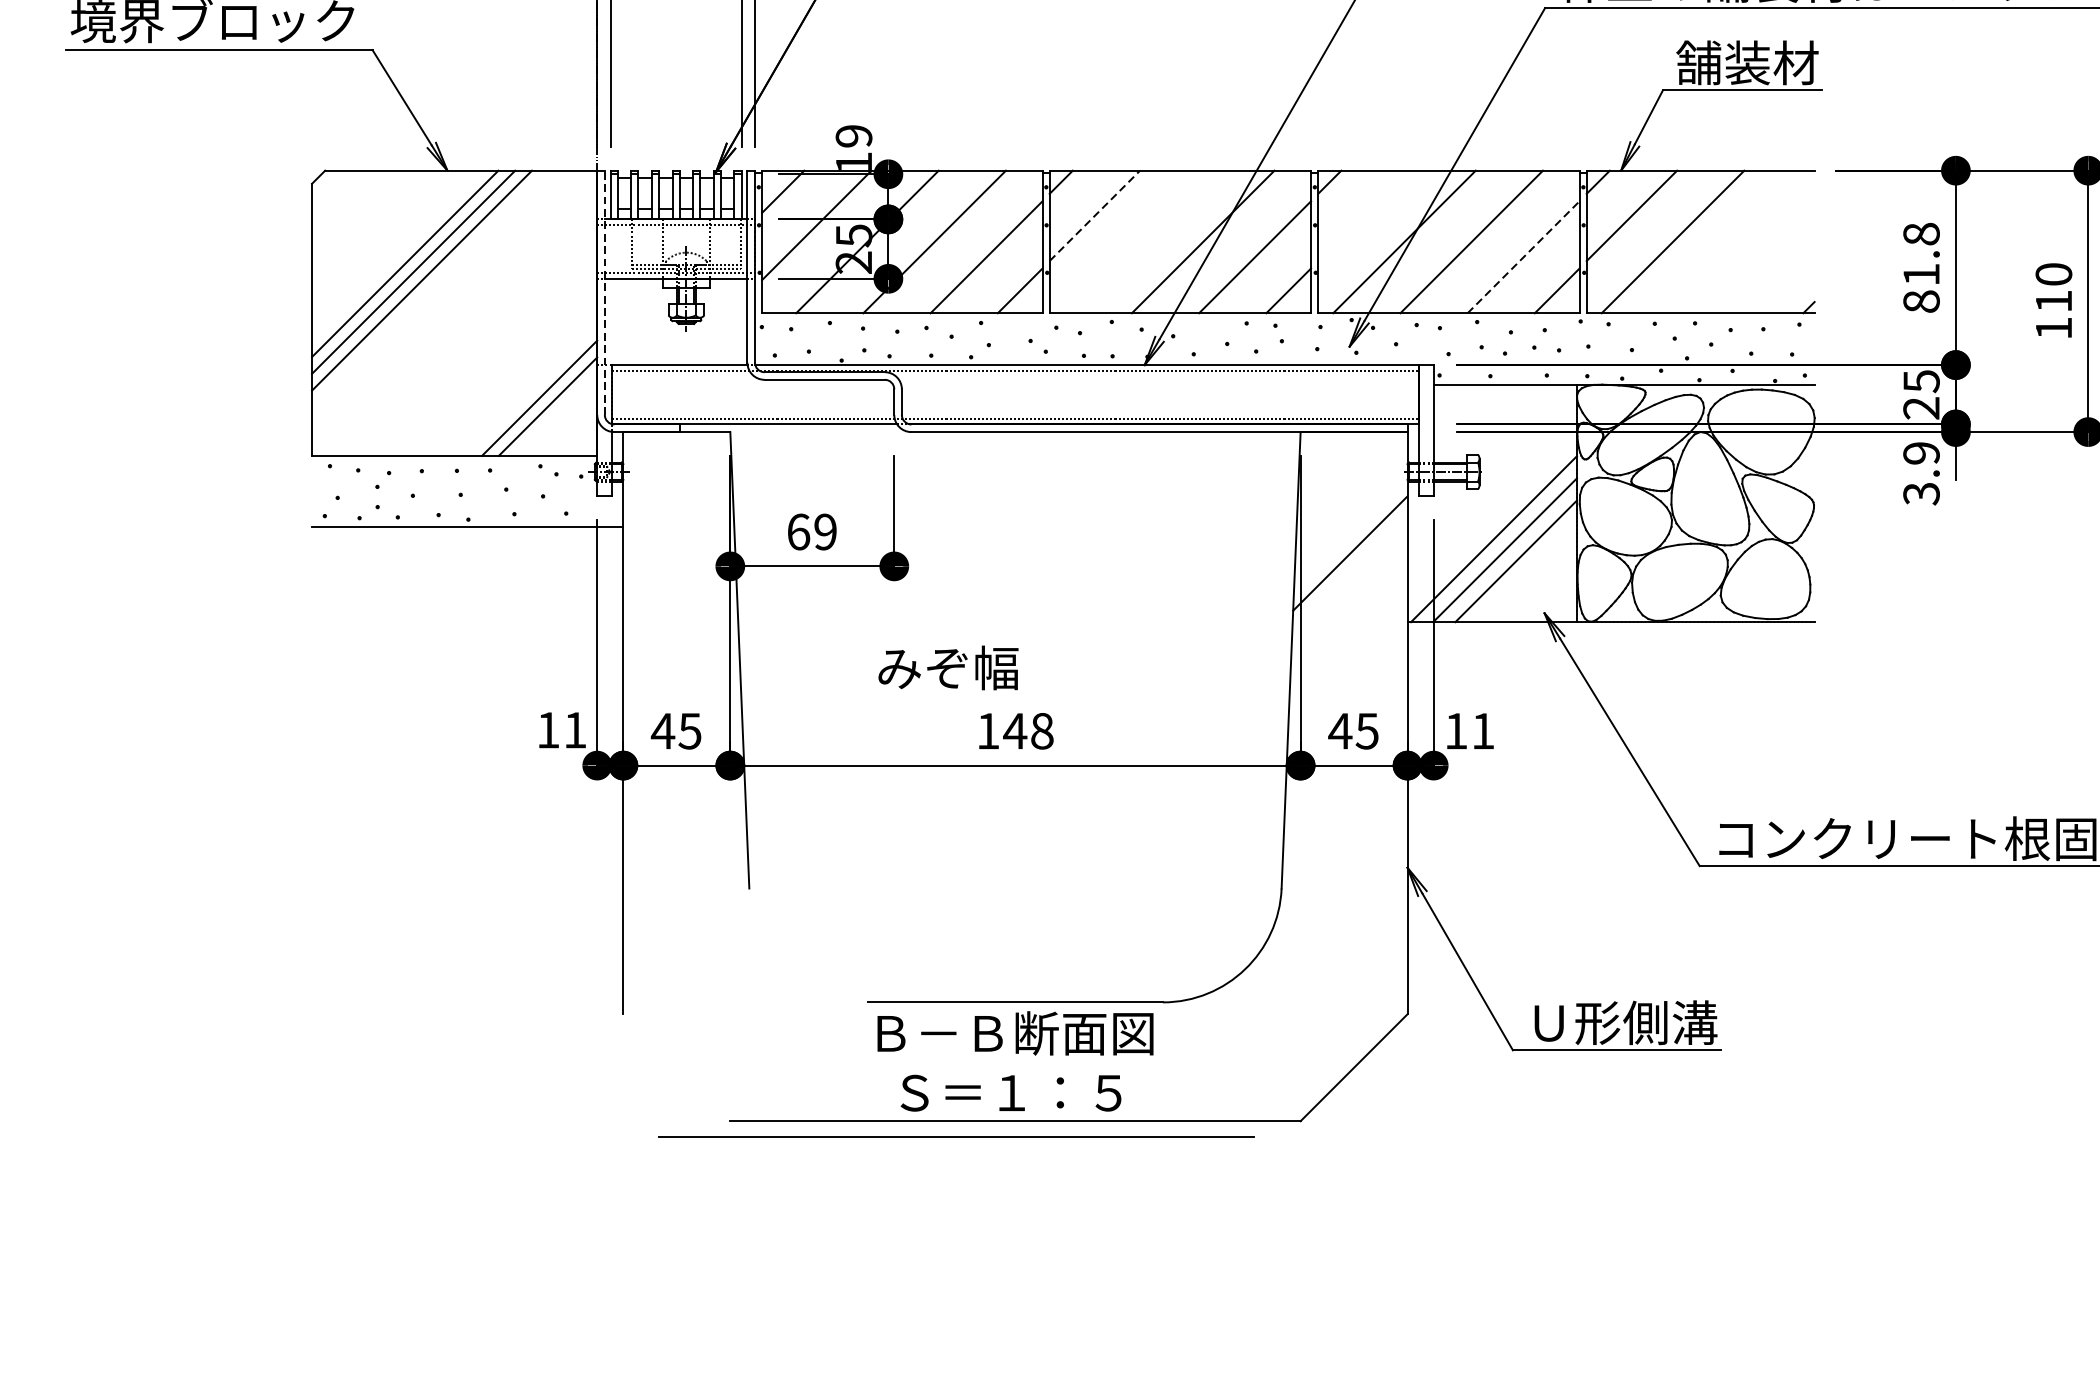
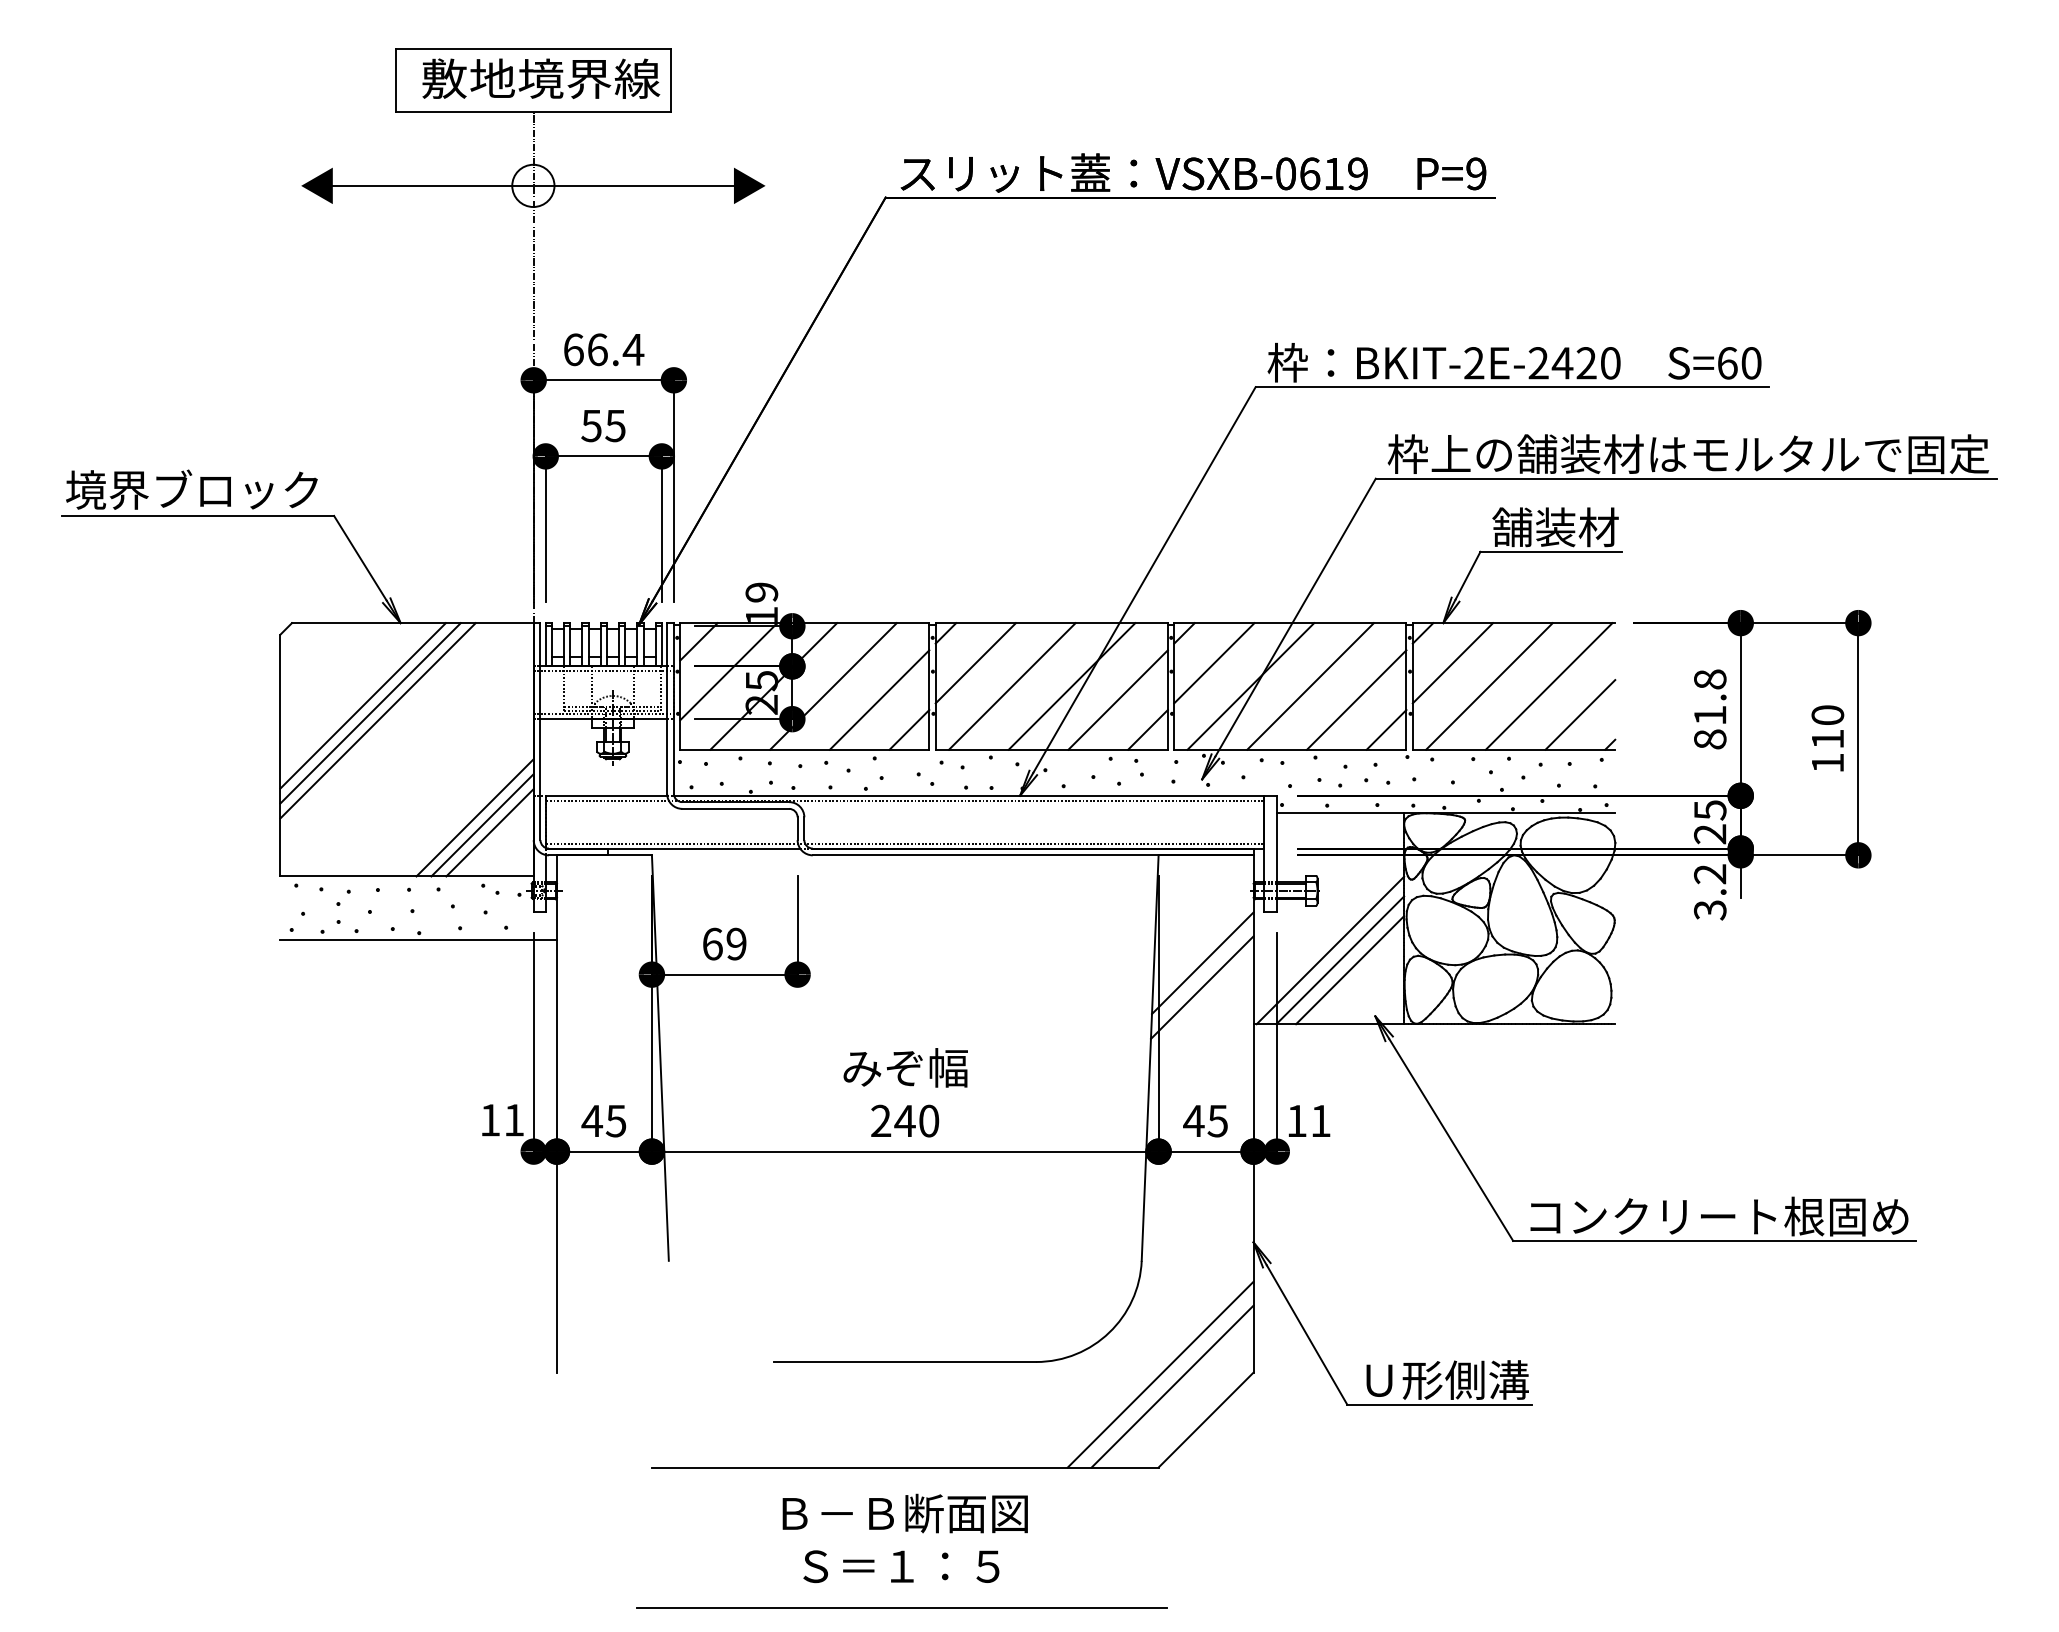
line: (1094, 216) -> (975, 663), dashed -> solid
line: (1363, 216) -> (1214, 663), added
line: (1136, 242) -> (1012, 686), added
line: (1739, 242) -> (1548, 686), added
line: (1524, 256) -> (1357, 699), dashed -> solid
line: (1775, 273) -> (1580, 714), added
line: (604, 292) -> (540, 731), dashed -> solid
line: (530, 389) -> (474, 817), added
text: (1921, 453) -> (1710, 874), 3.9 -> 3.2
line: (1348, 580) -> (1201, 987), added
text: (948, 667) -> (905, 1067), moved
text: (1015, 730) -> (905, 1120), 148 -> 240
line: (1302, 1016) -> (1160, 1374), added
line: (1316, 1029) -> (1172, 1386), added
text: (1014, 1061) -> (904, 1538), moved
line: (956, 1136) -> (901, 1607), moved

